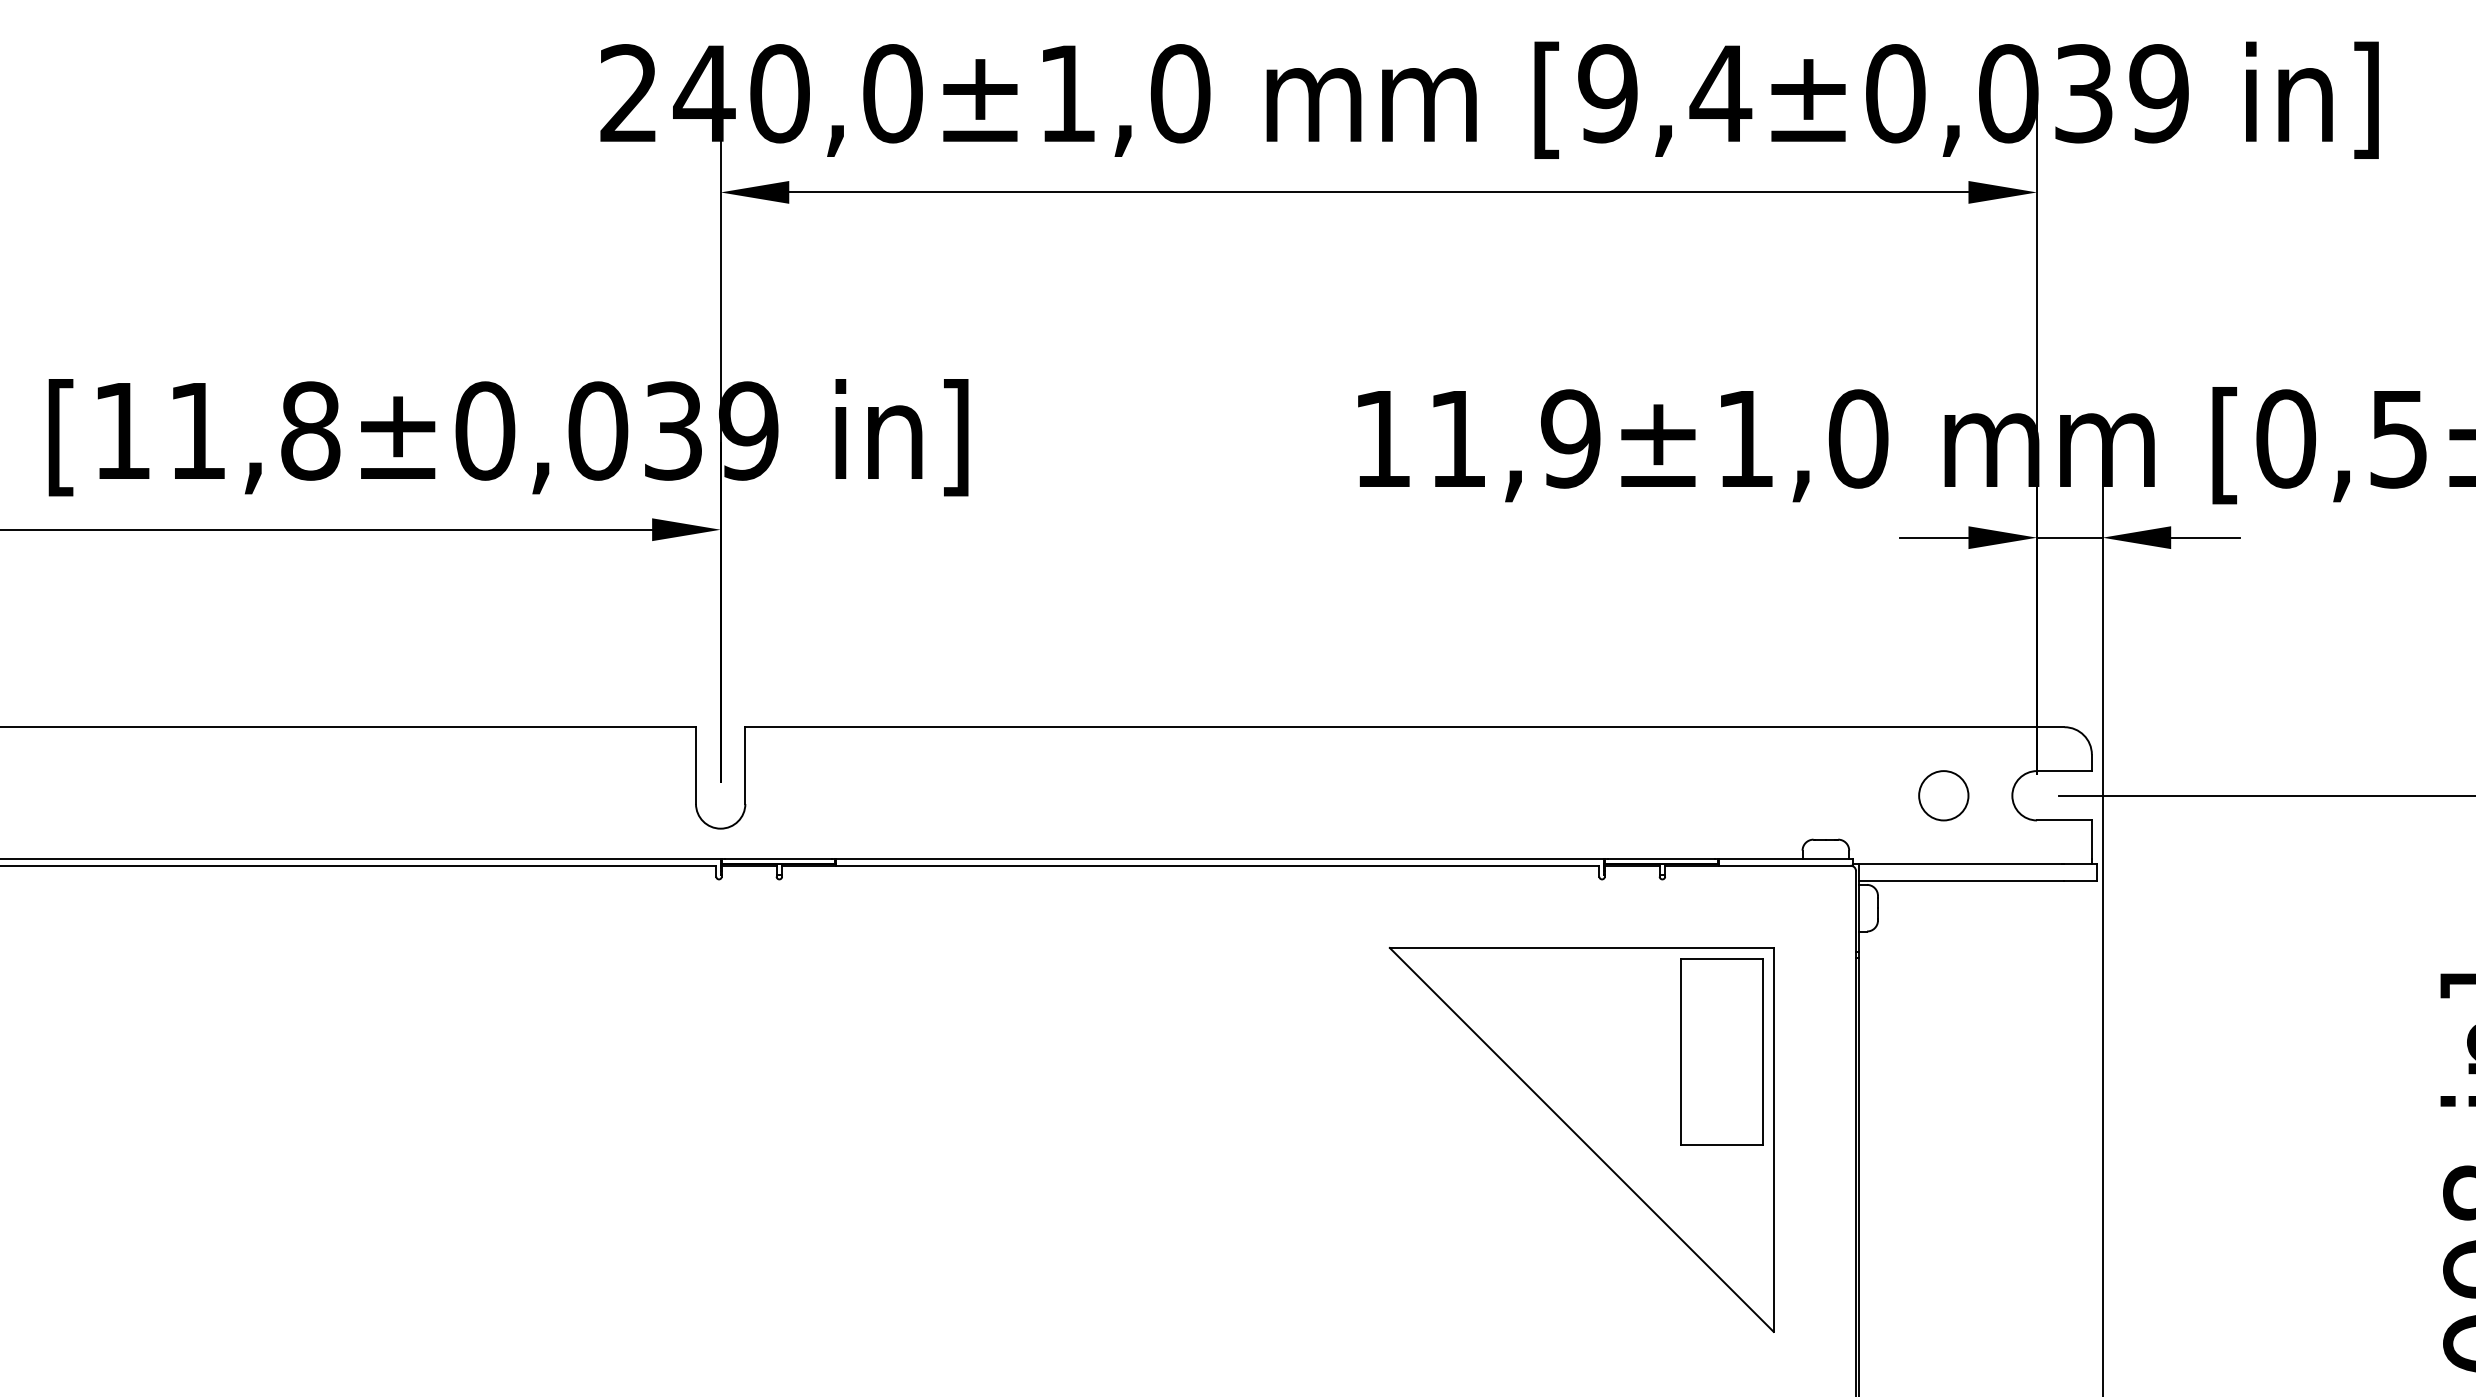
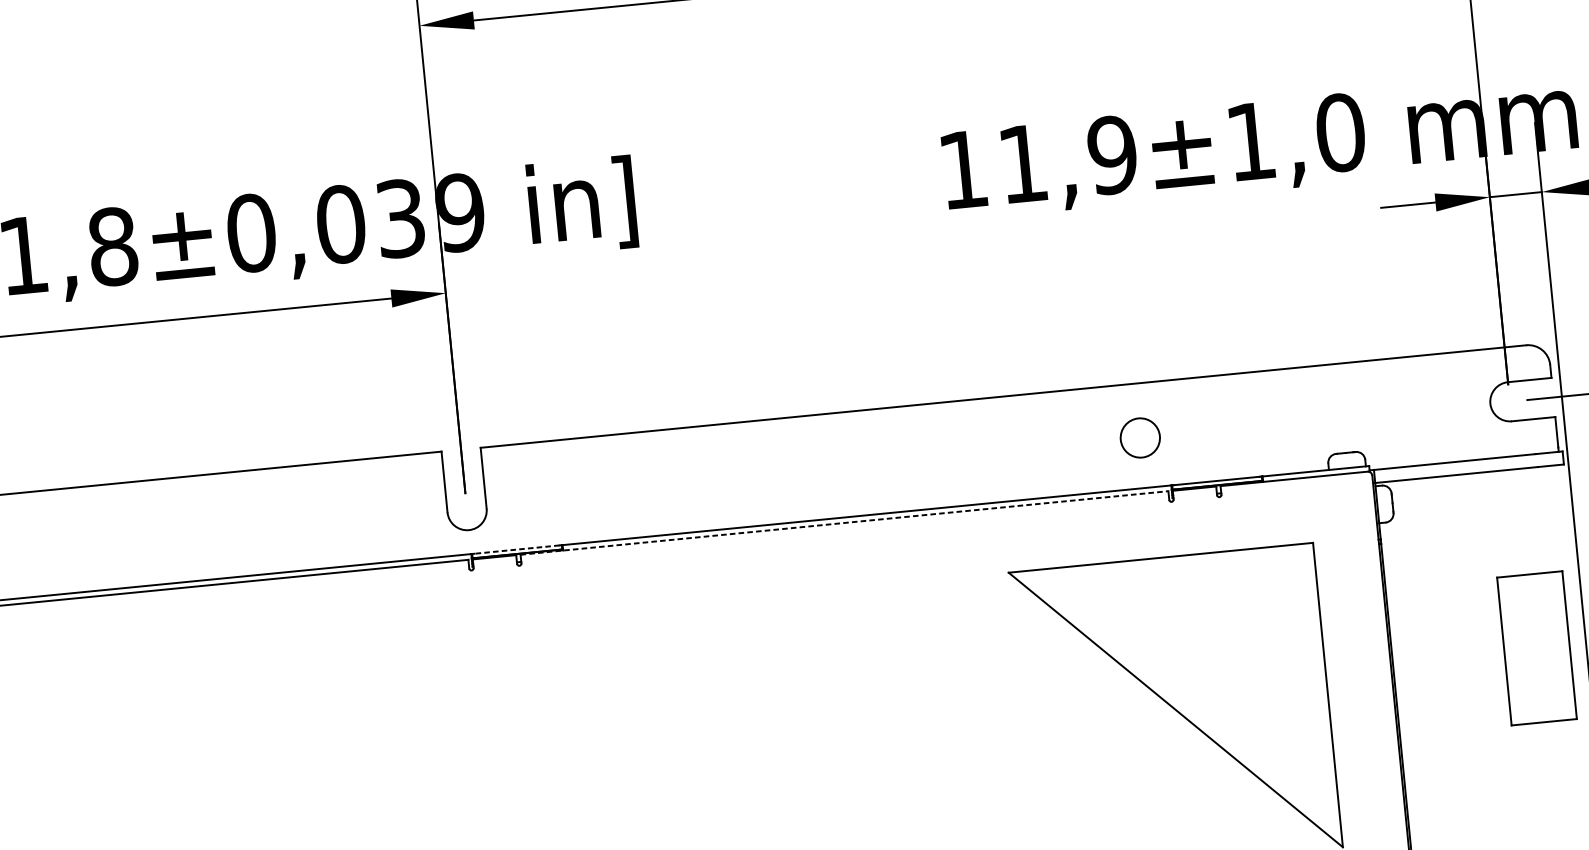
circle: (1943, 795) -> (1140, 437), moved
line: (778, 858) -> (517, 549), solid -> dashed
line: (1190, 865) -> (844, 522), solid -> dashed
part: (1721, 1051) -> (1536, 647), moved

